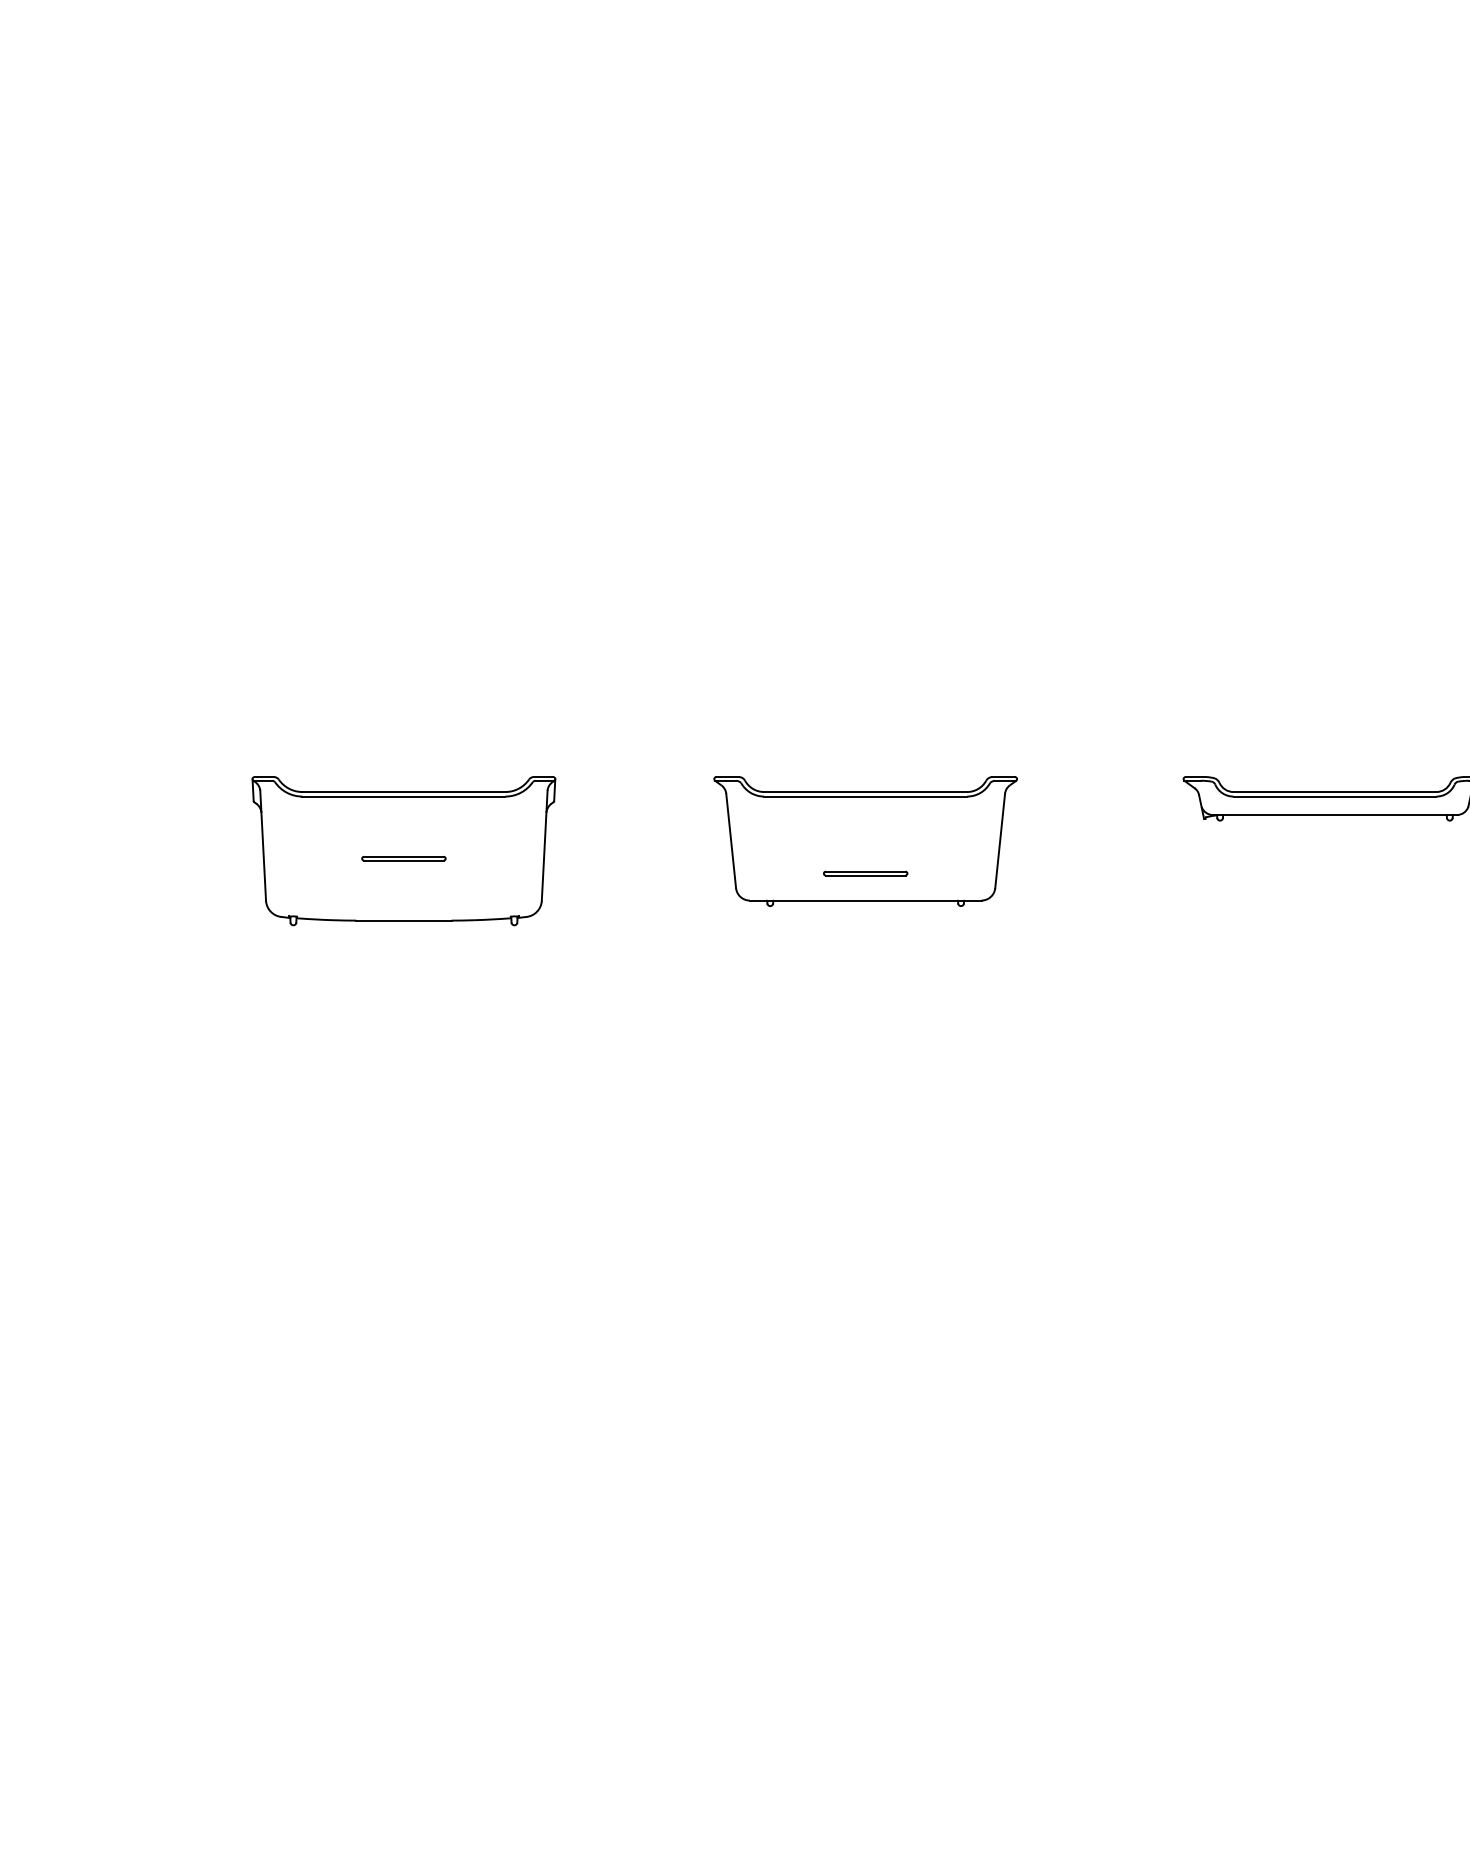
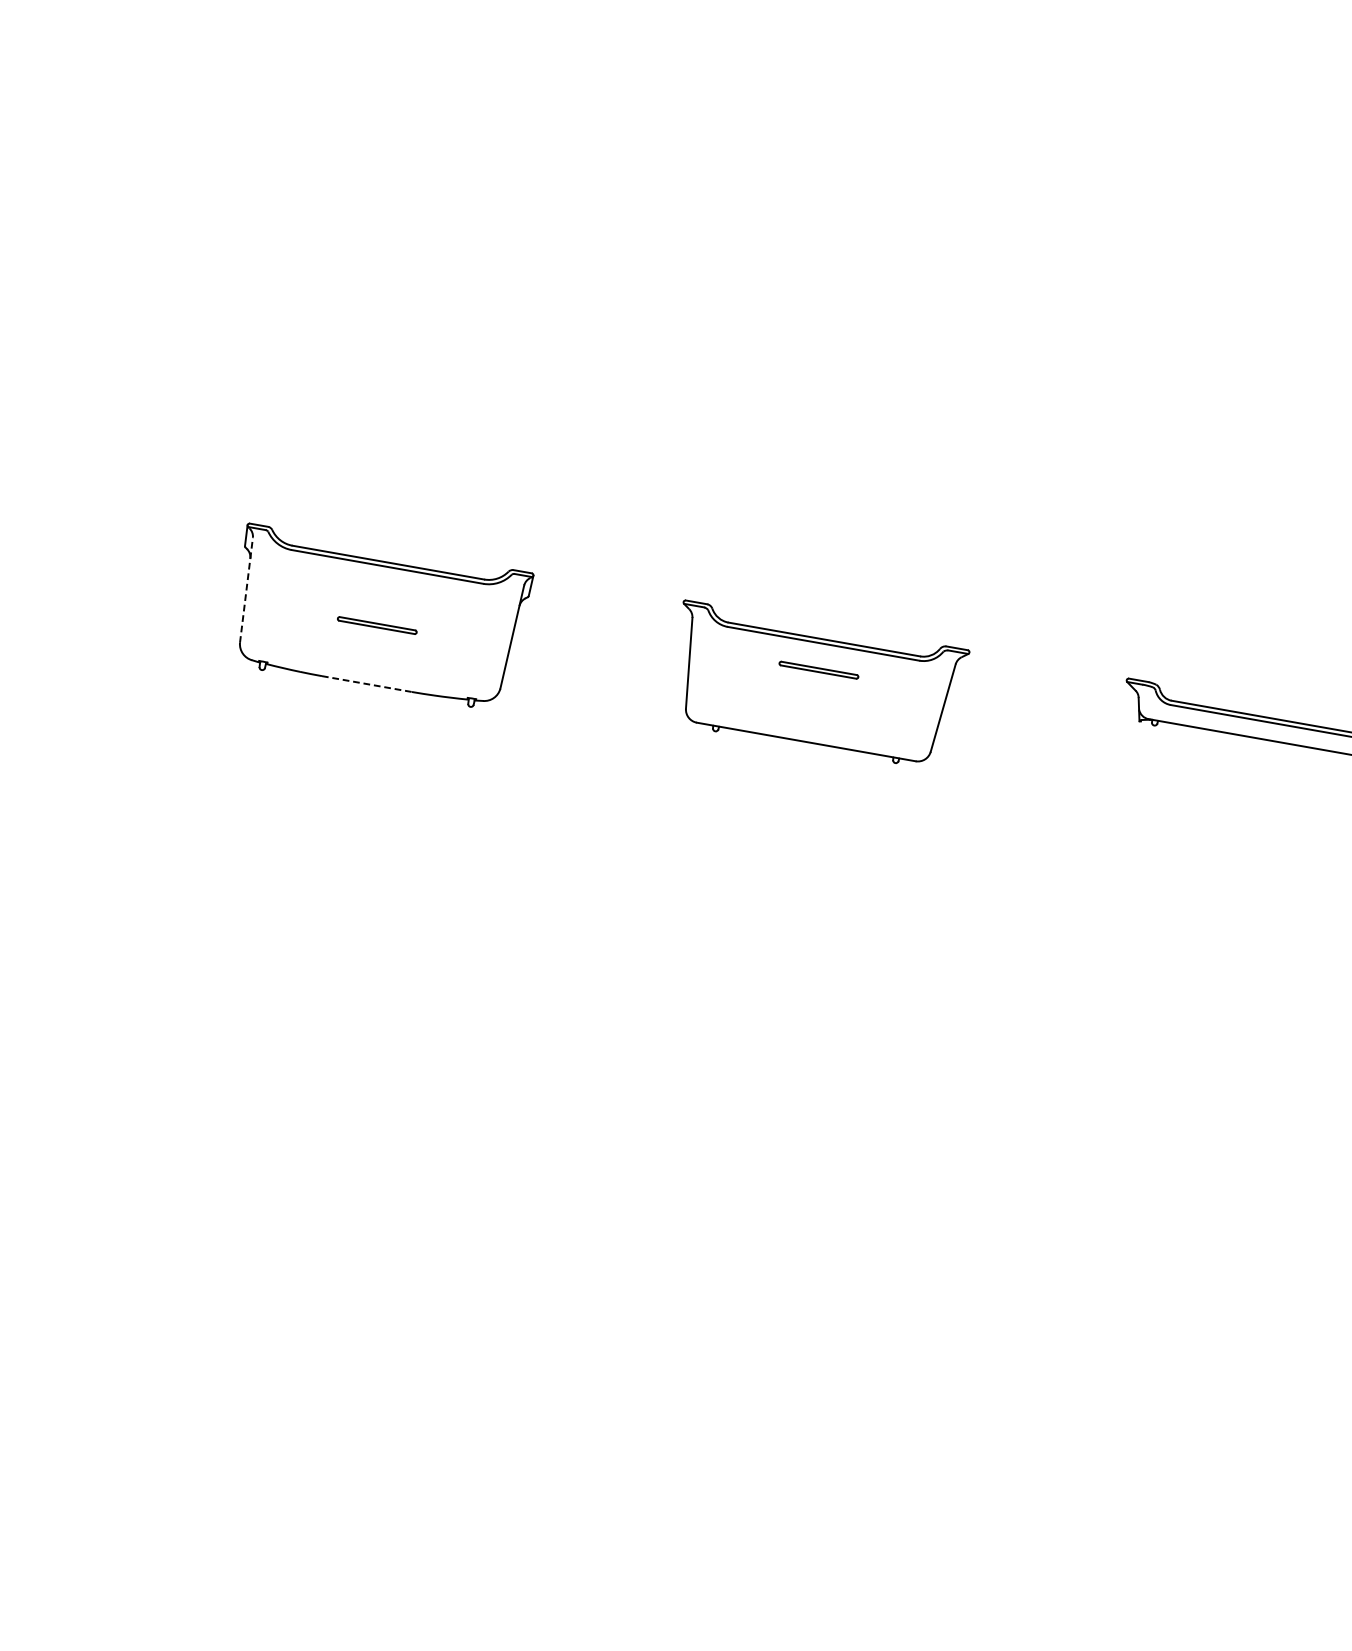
line: (263, 845) -> (246, 589), solid -> dashed
part: (865, 873) -> (818, 670), moved
line: (403, 920) -> (366, 683), solid -> dashed

